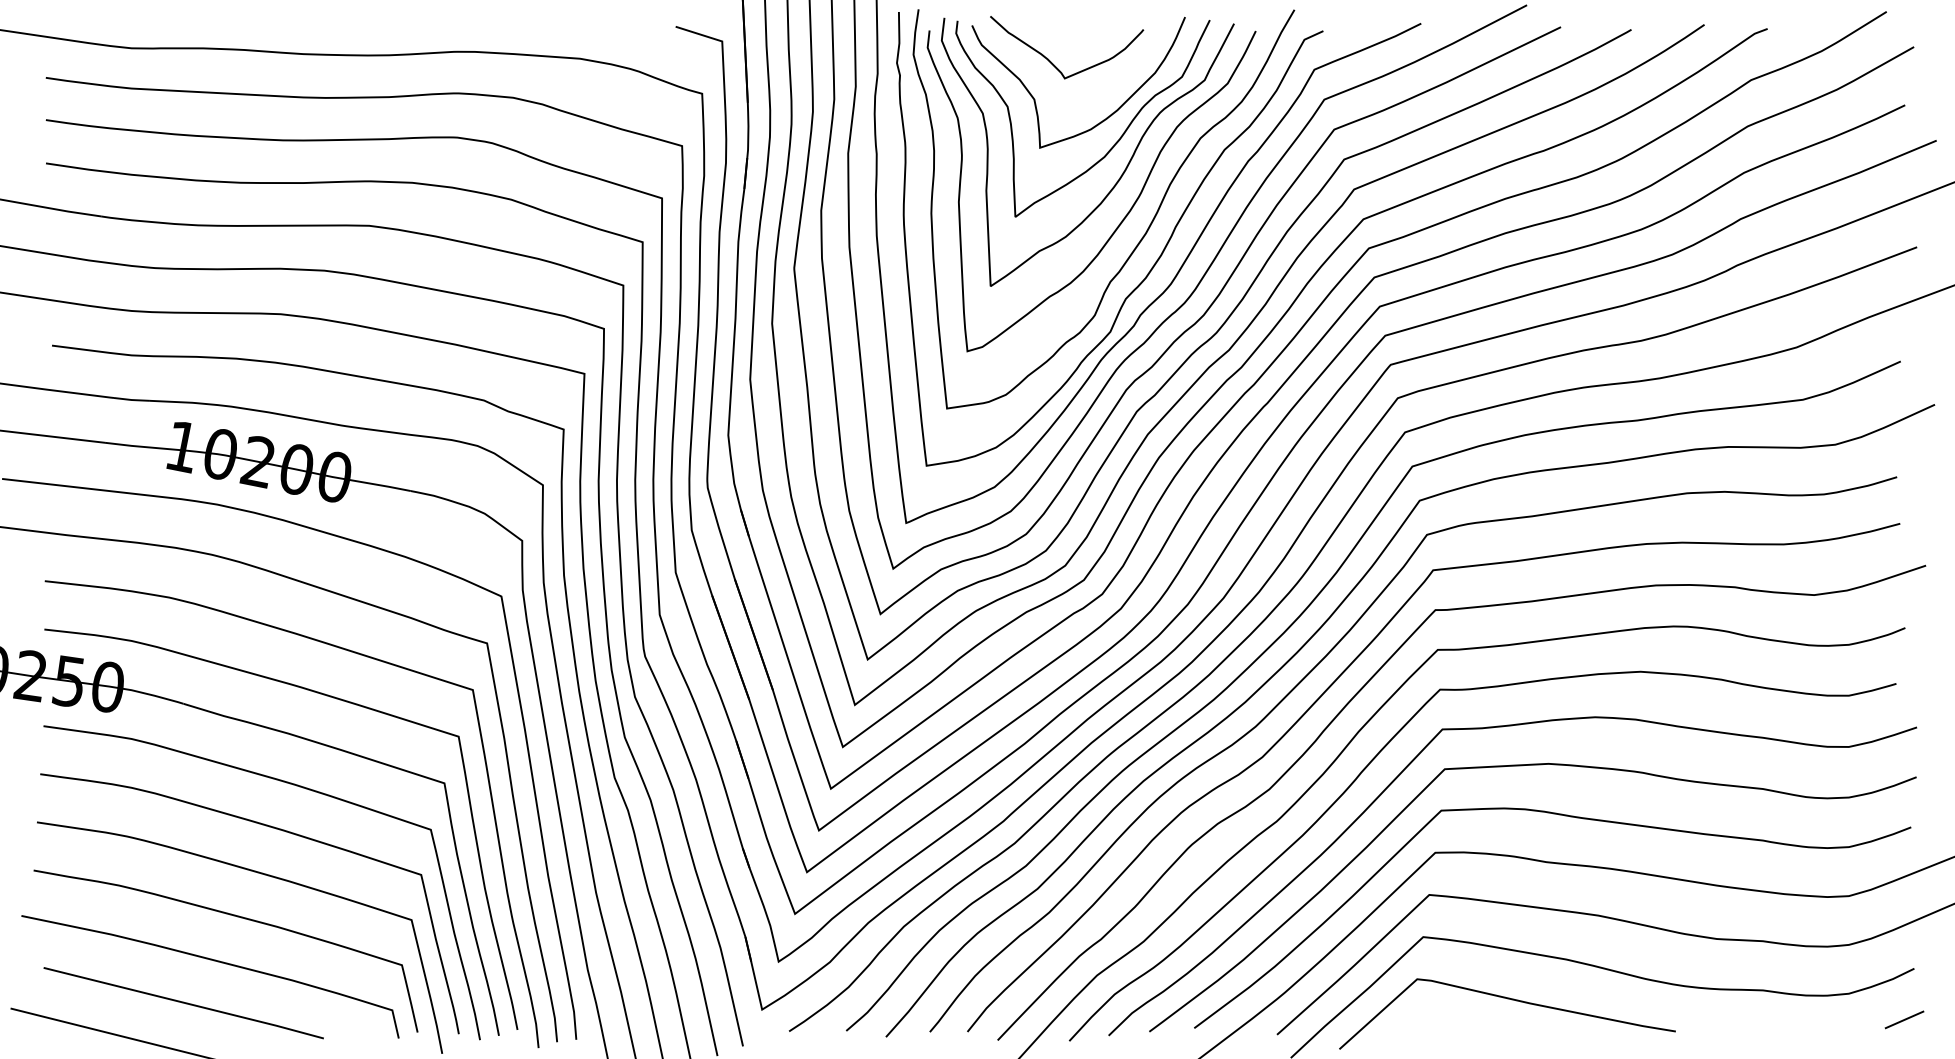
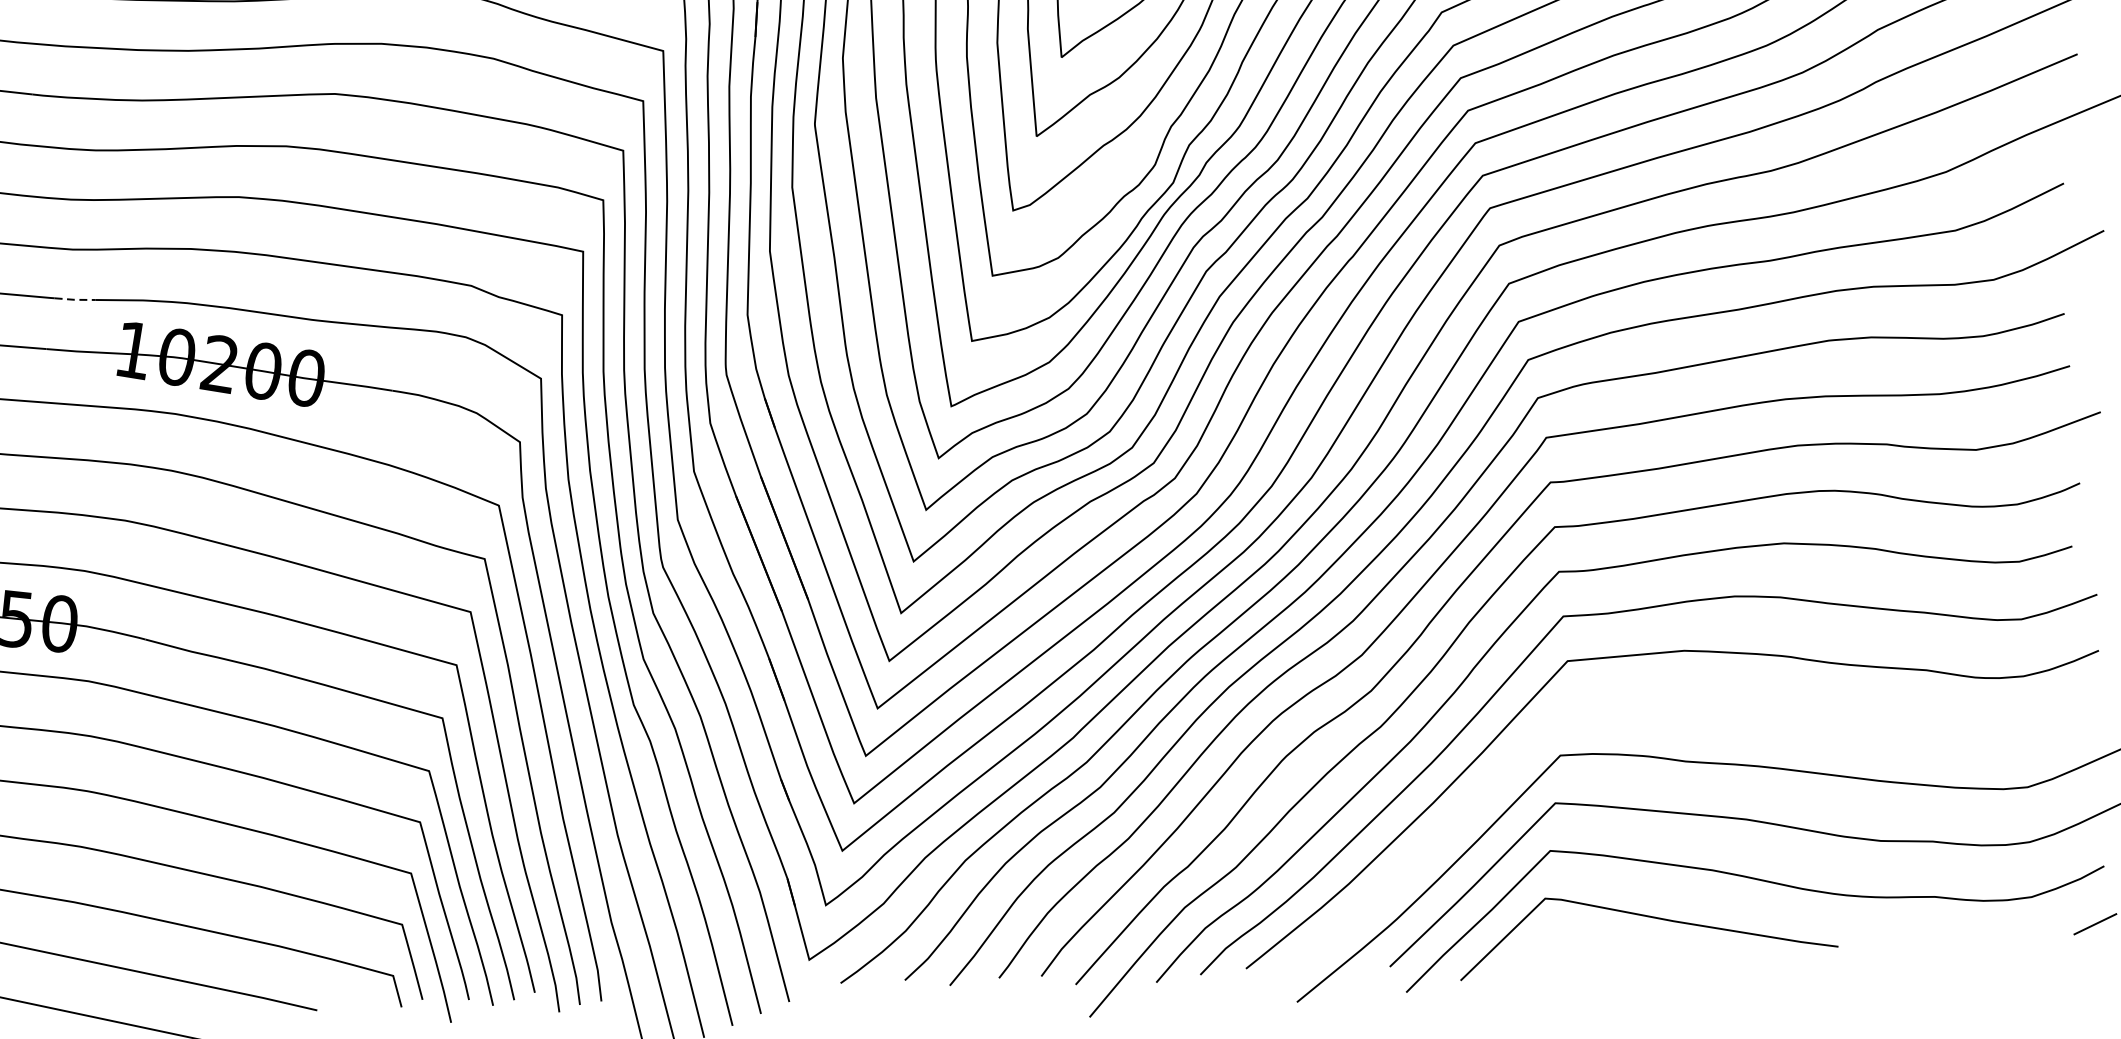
line: (131, 400) -> (74, 300), solid -> dashed
curve: (1570, 817) -> (1711, 710), removed

